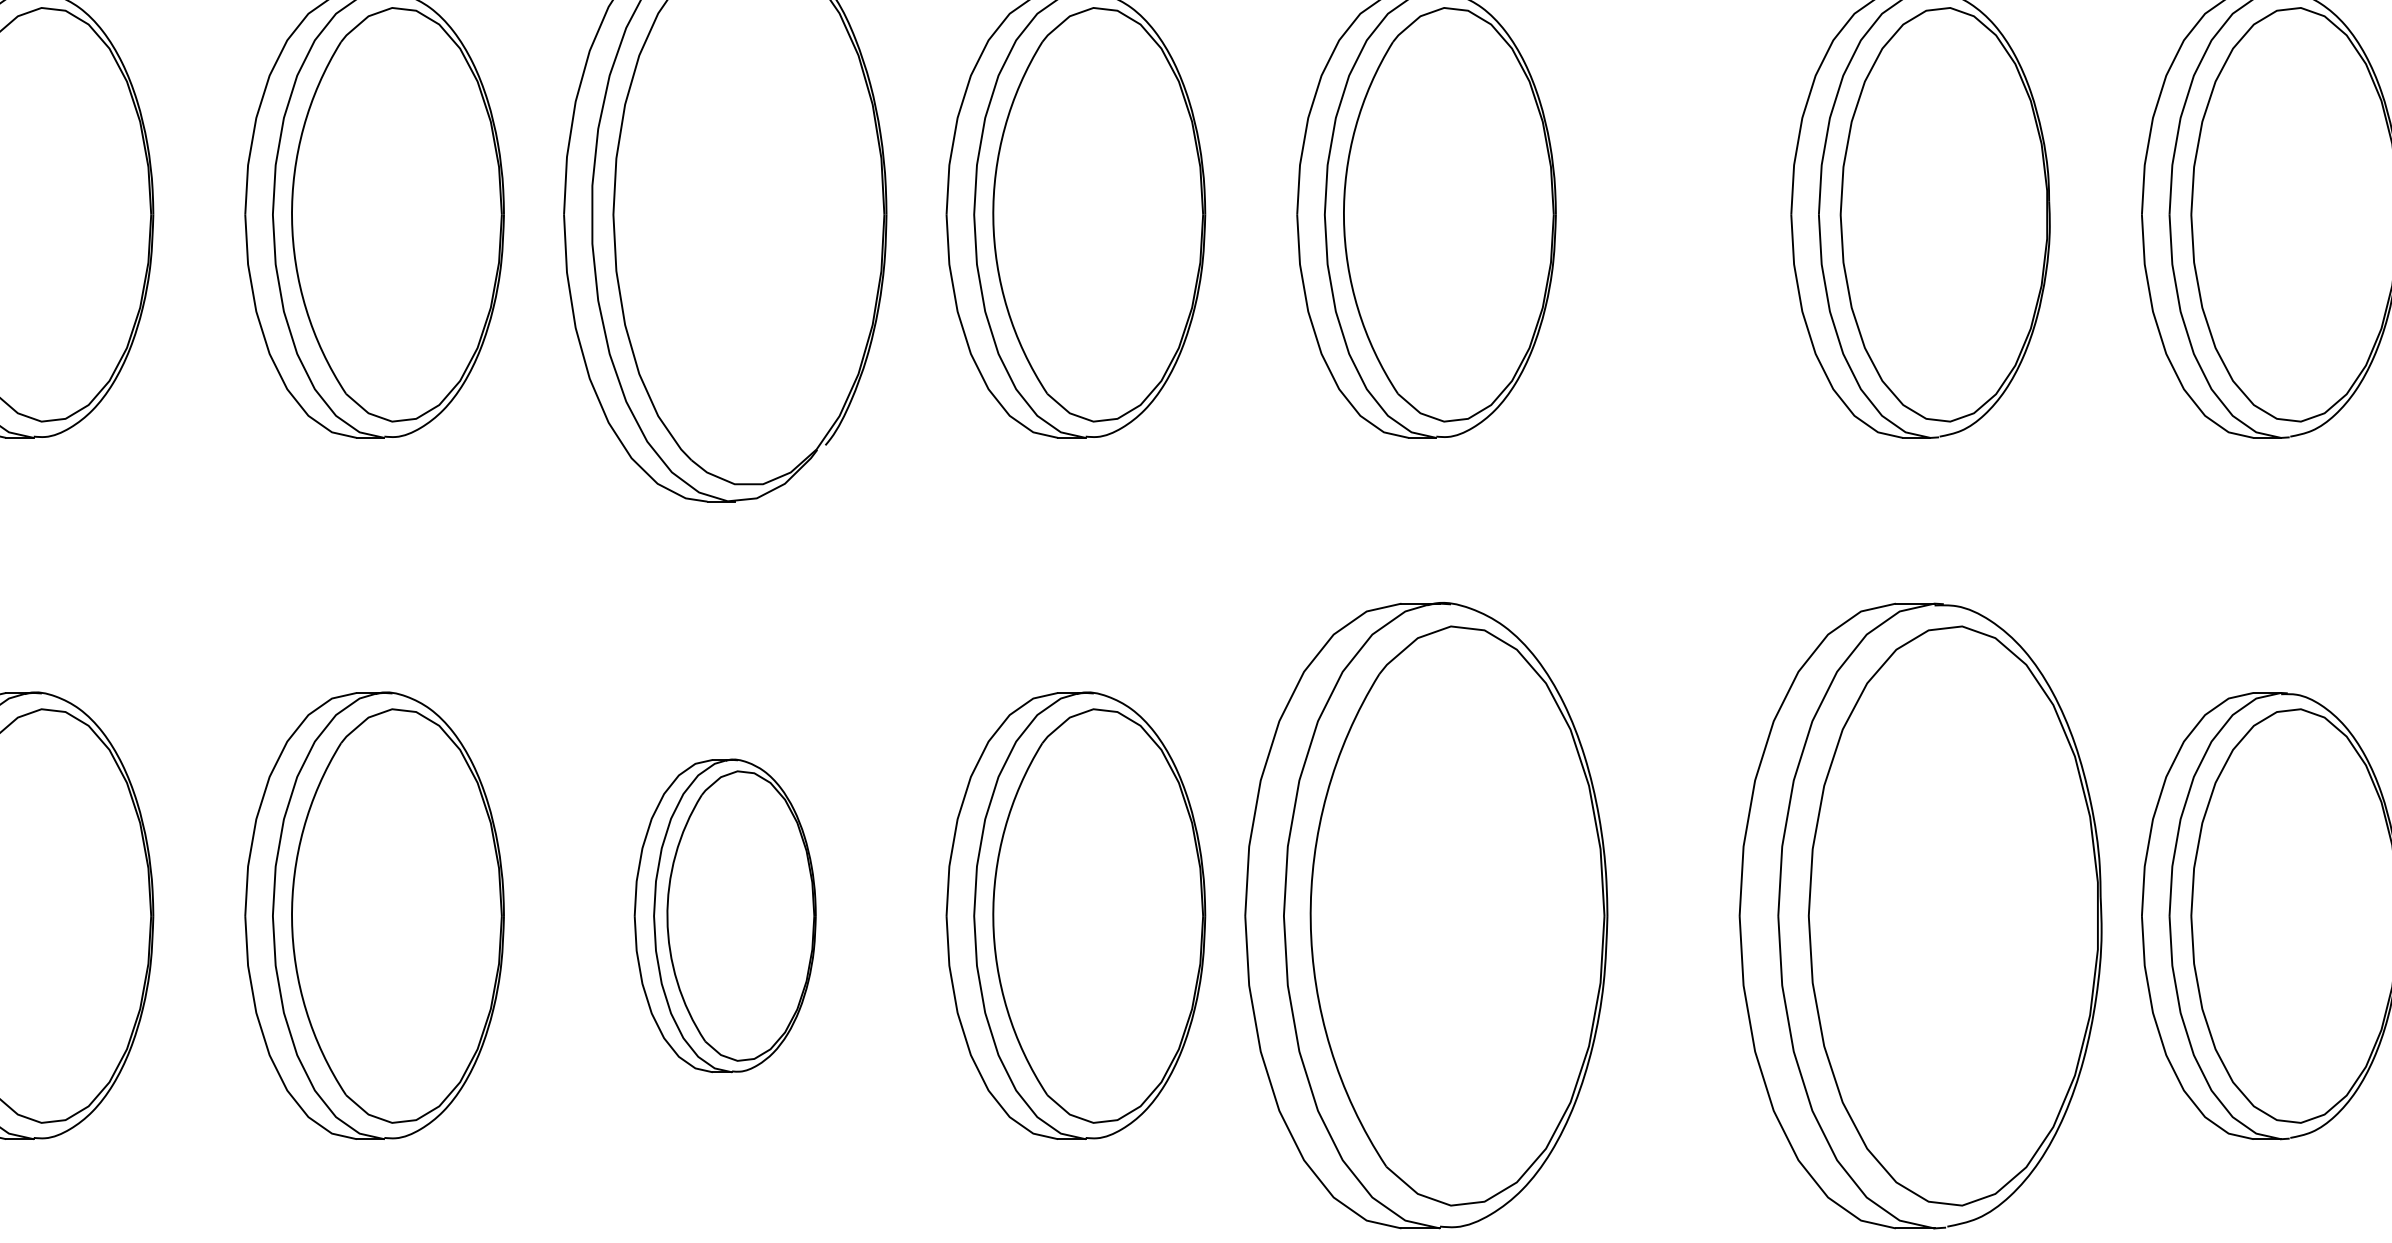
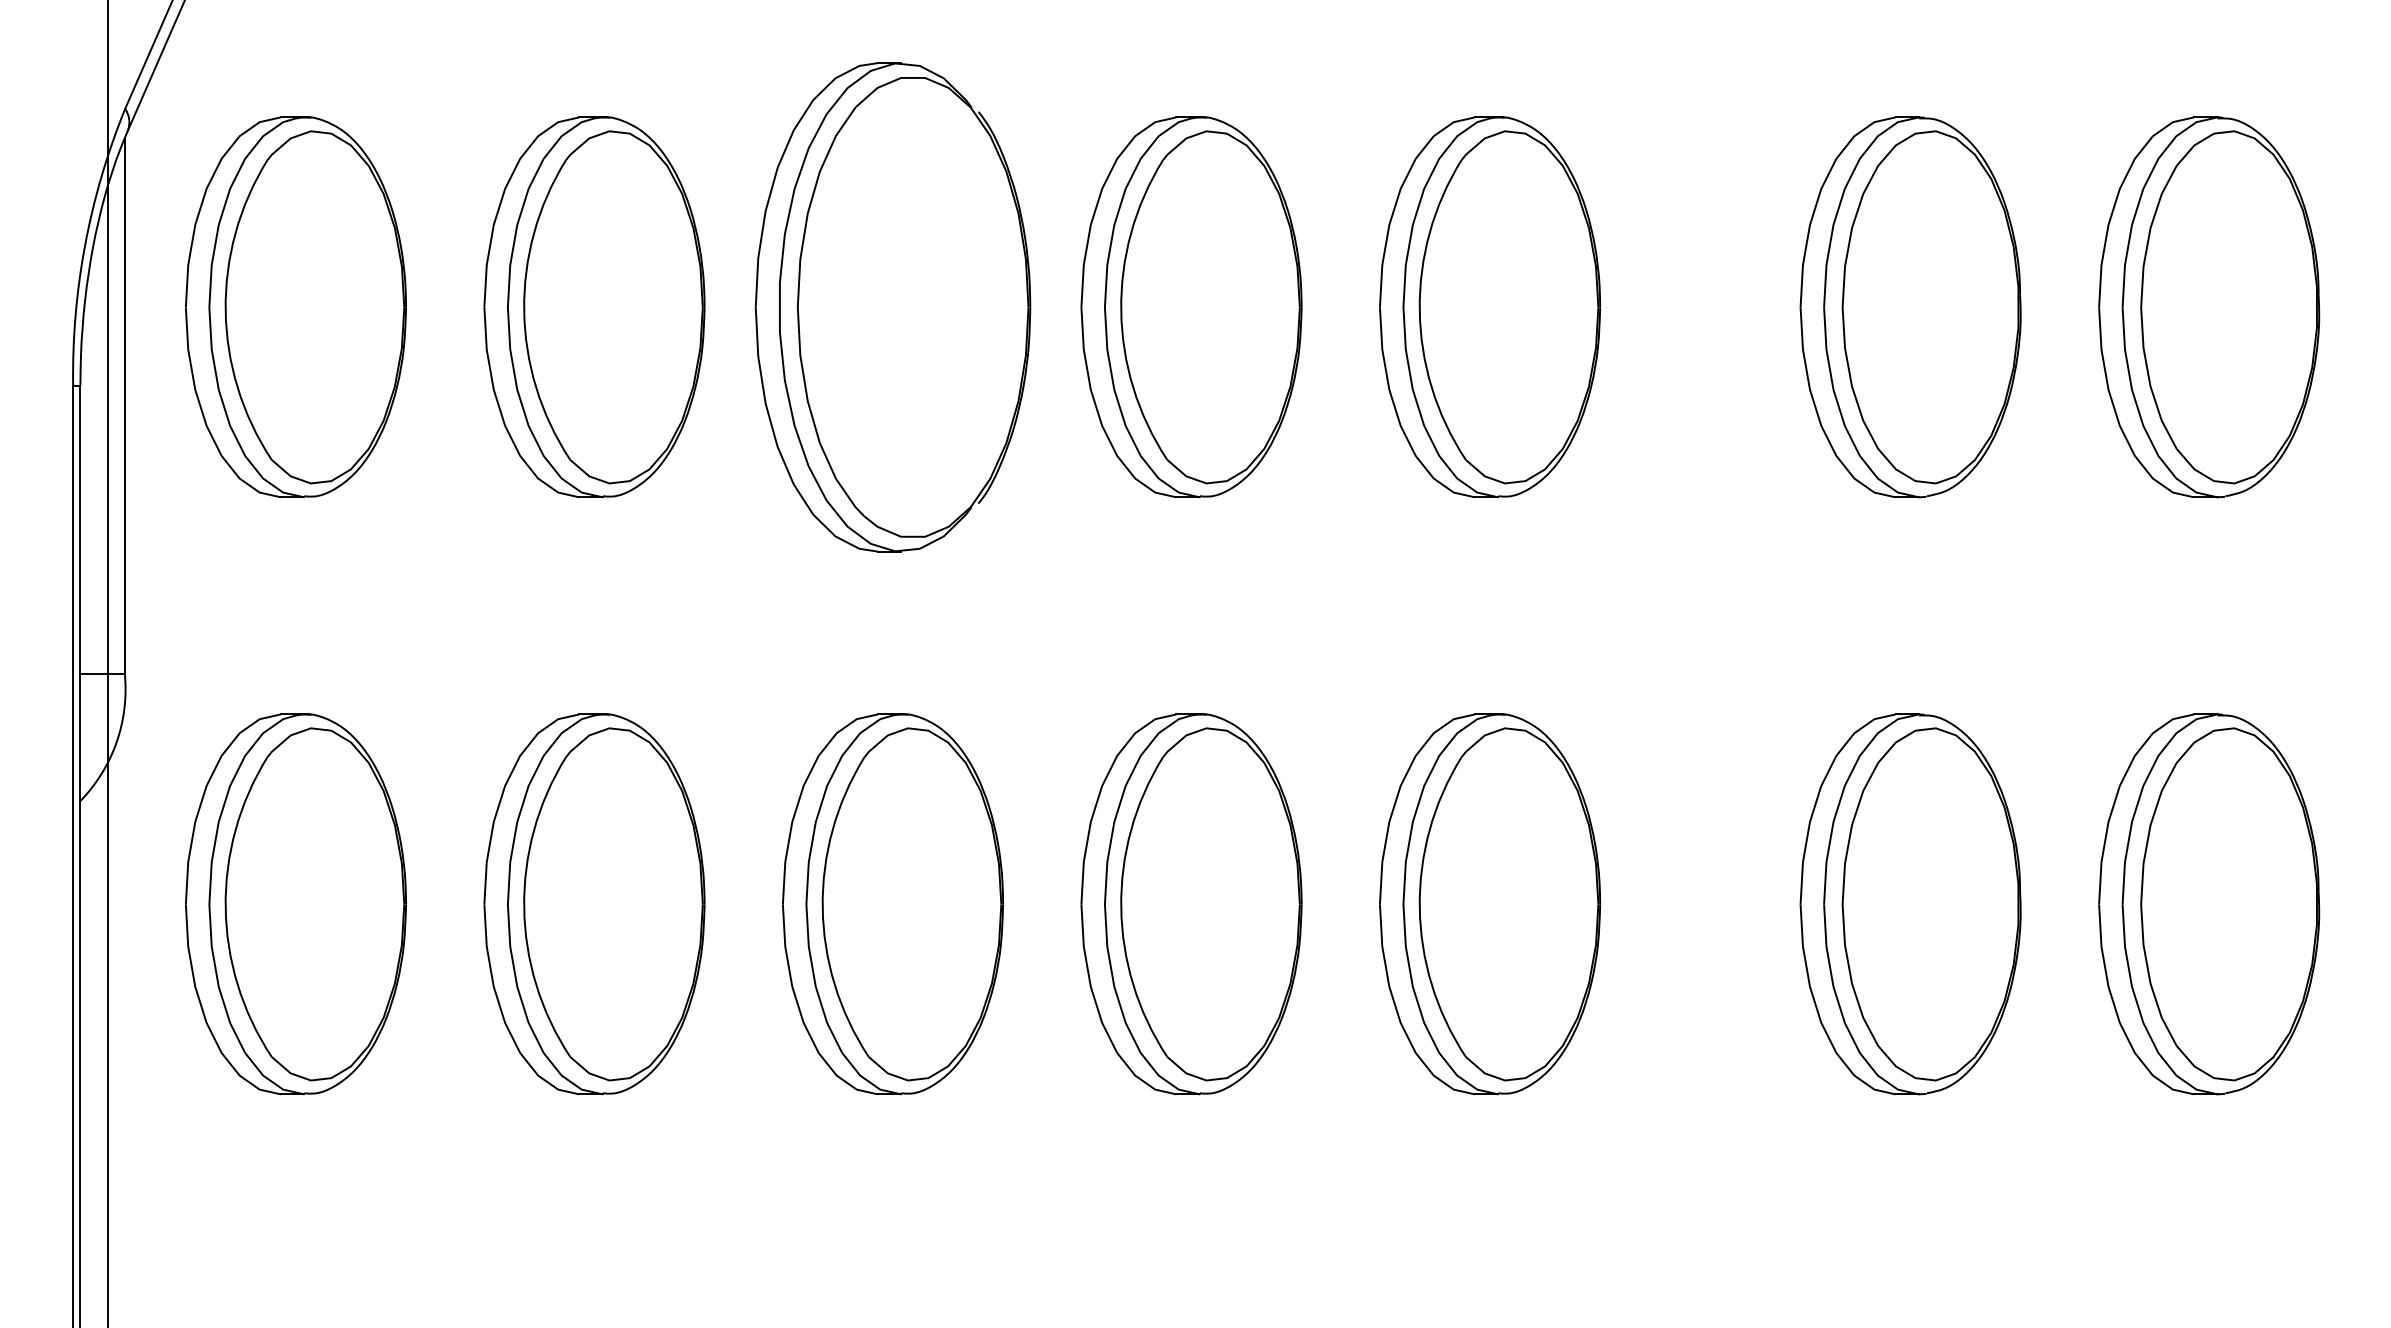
part: (724, 916) -> (892, 904), size x1.43
part: (1427, 916) -> (1490, 904), size x0.71
part: (1920, 916) -> (1910, 904), size x0.71

